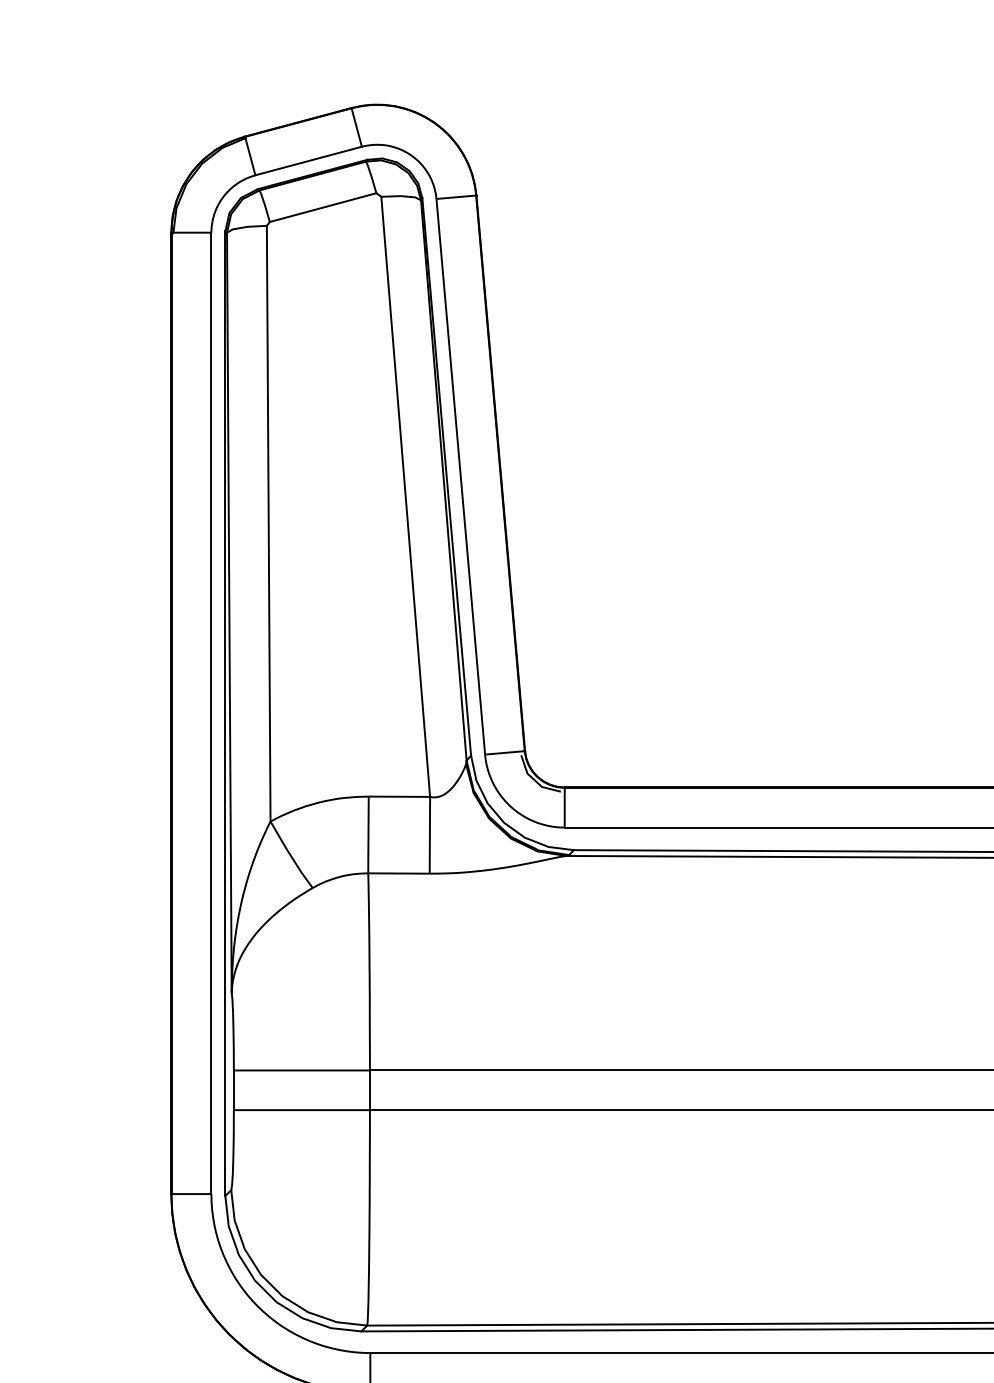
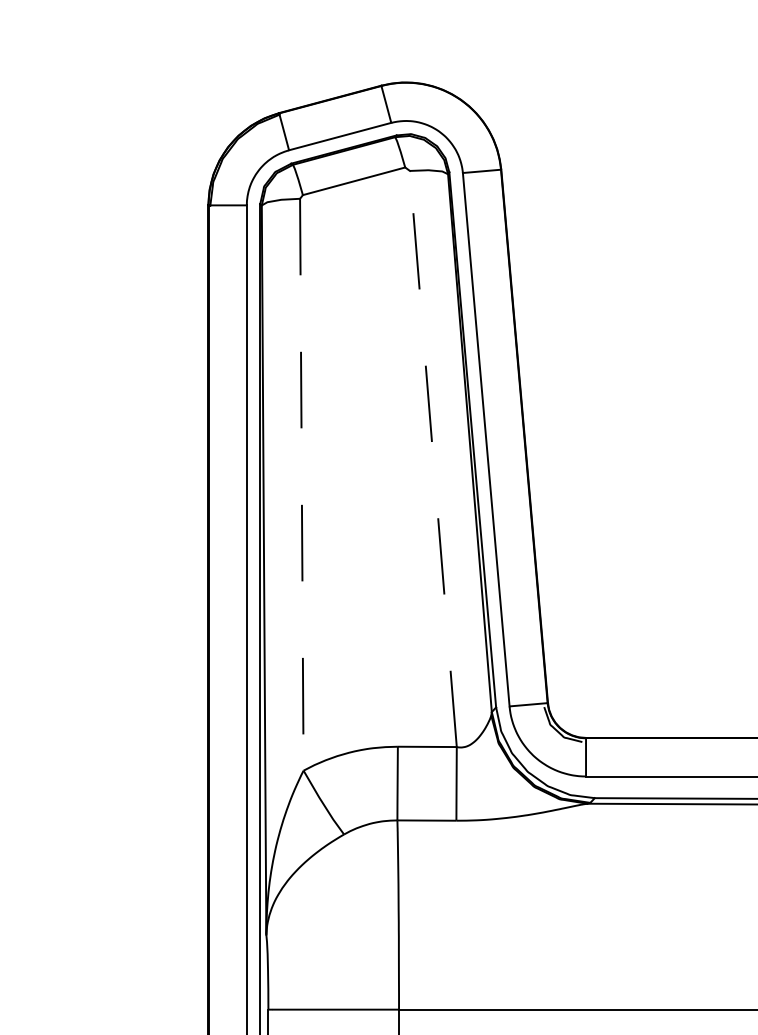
line: (405, 496) -> (433, 458), solid -> dashed
line: (268, 523) -> (301, 484), solid -> dashed

